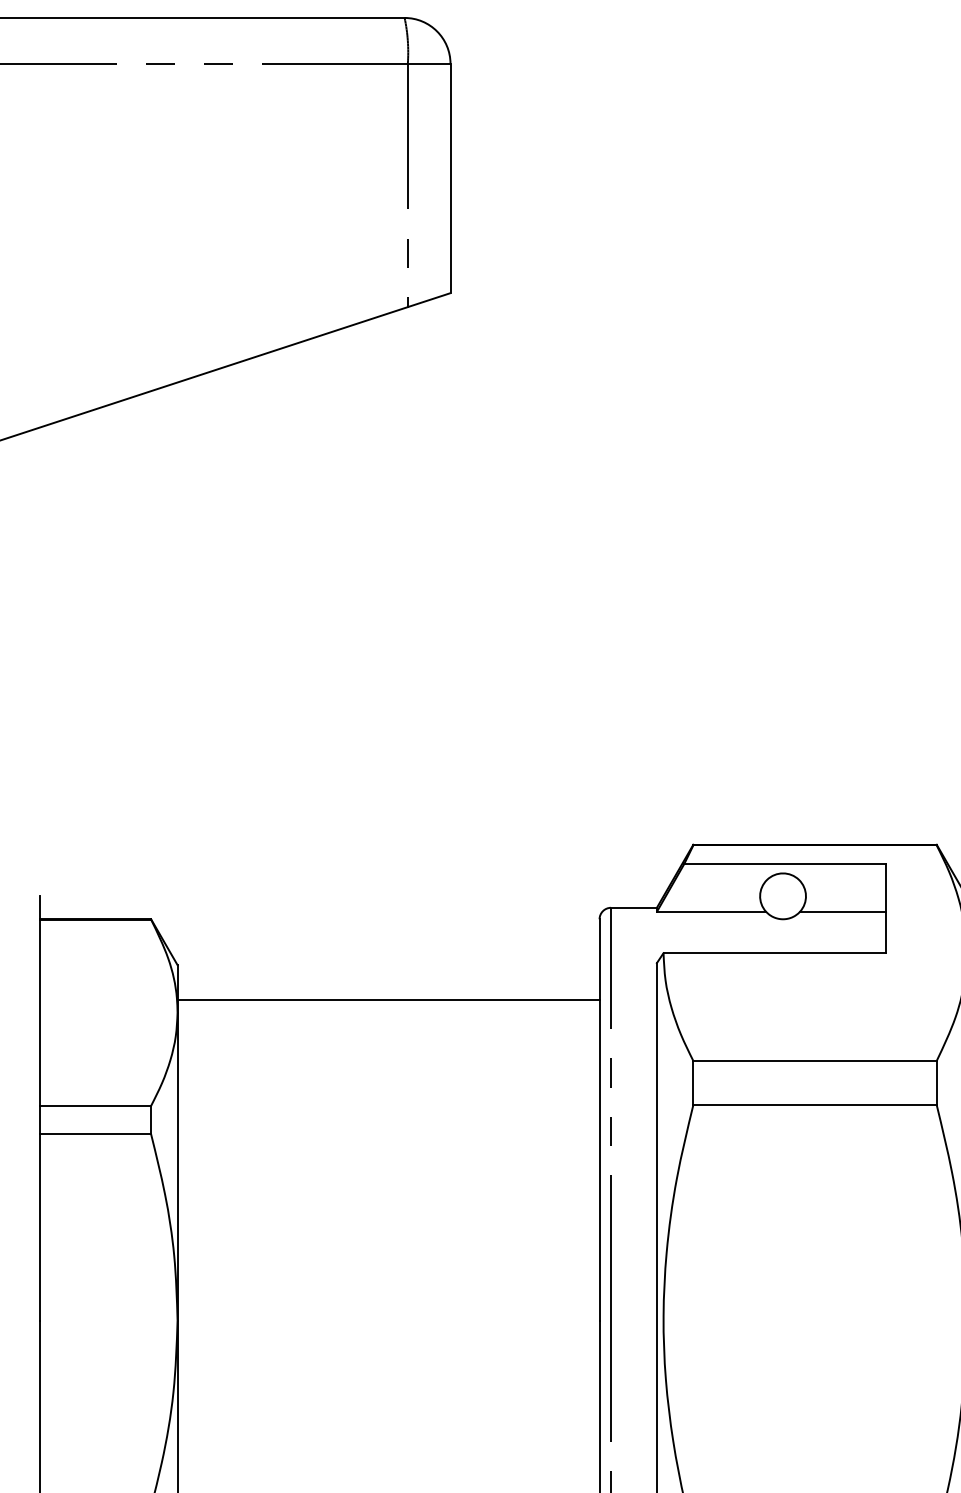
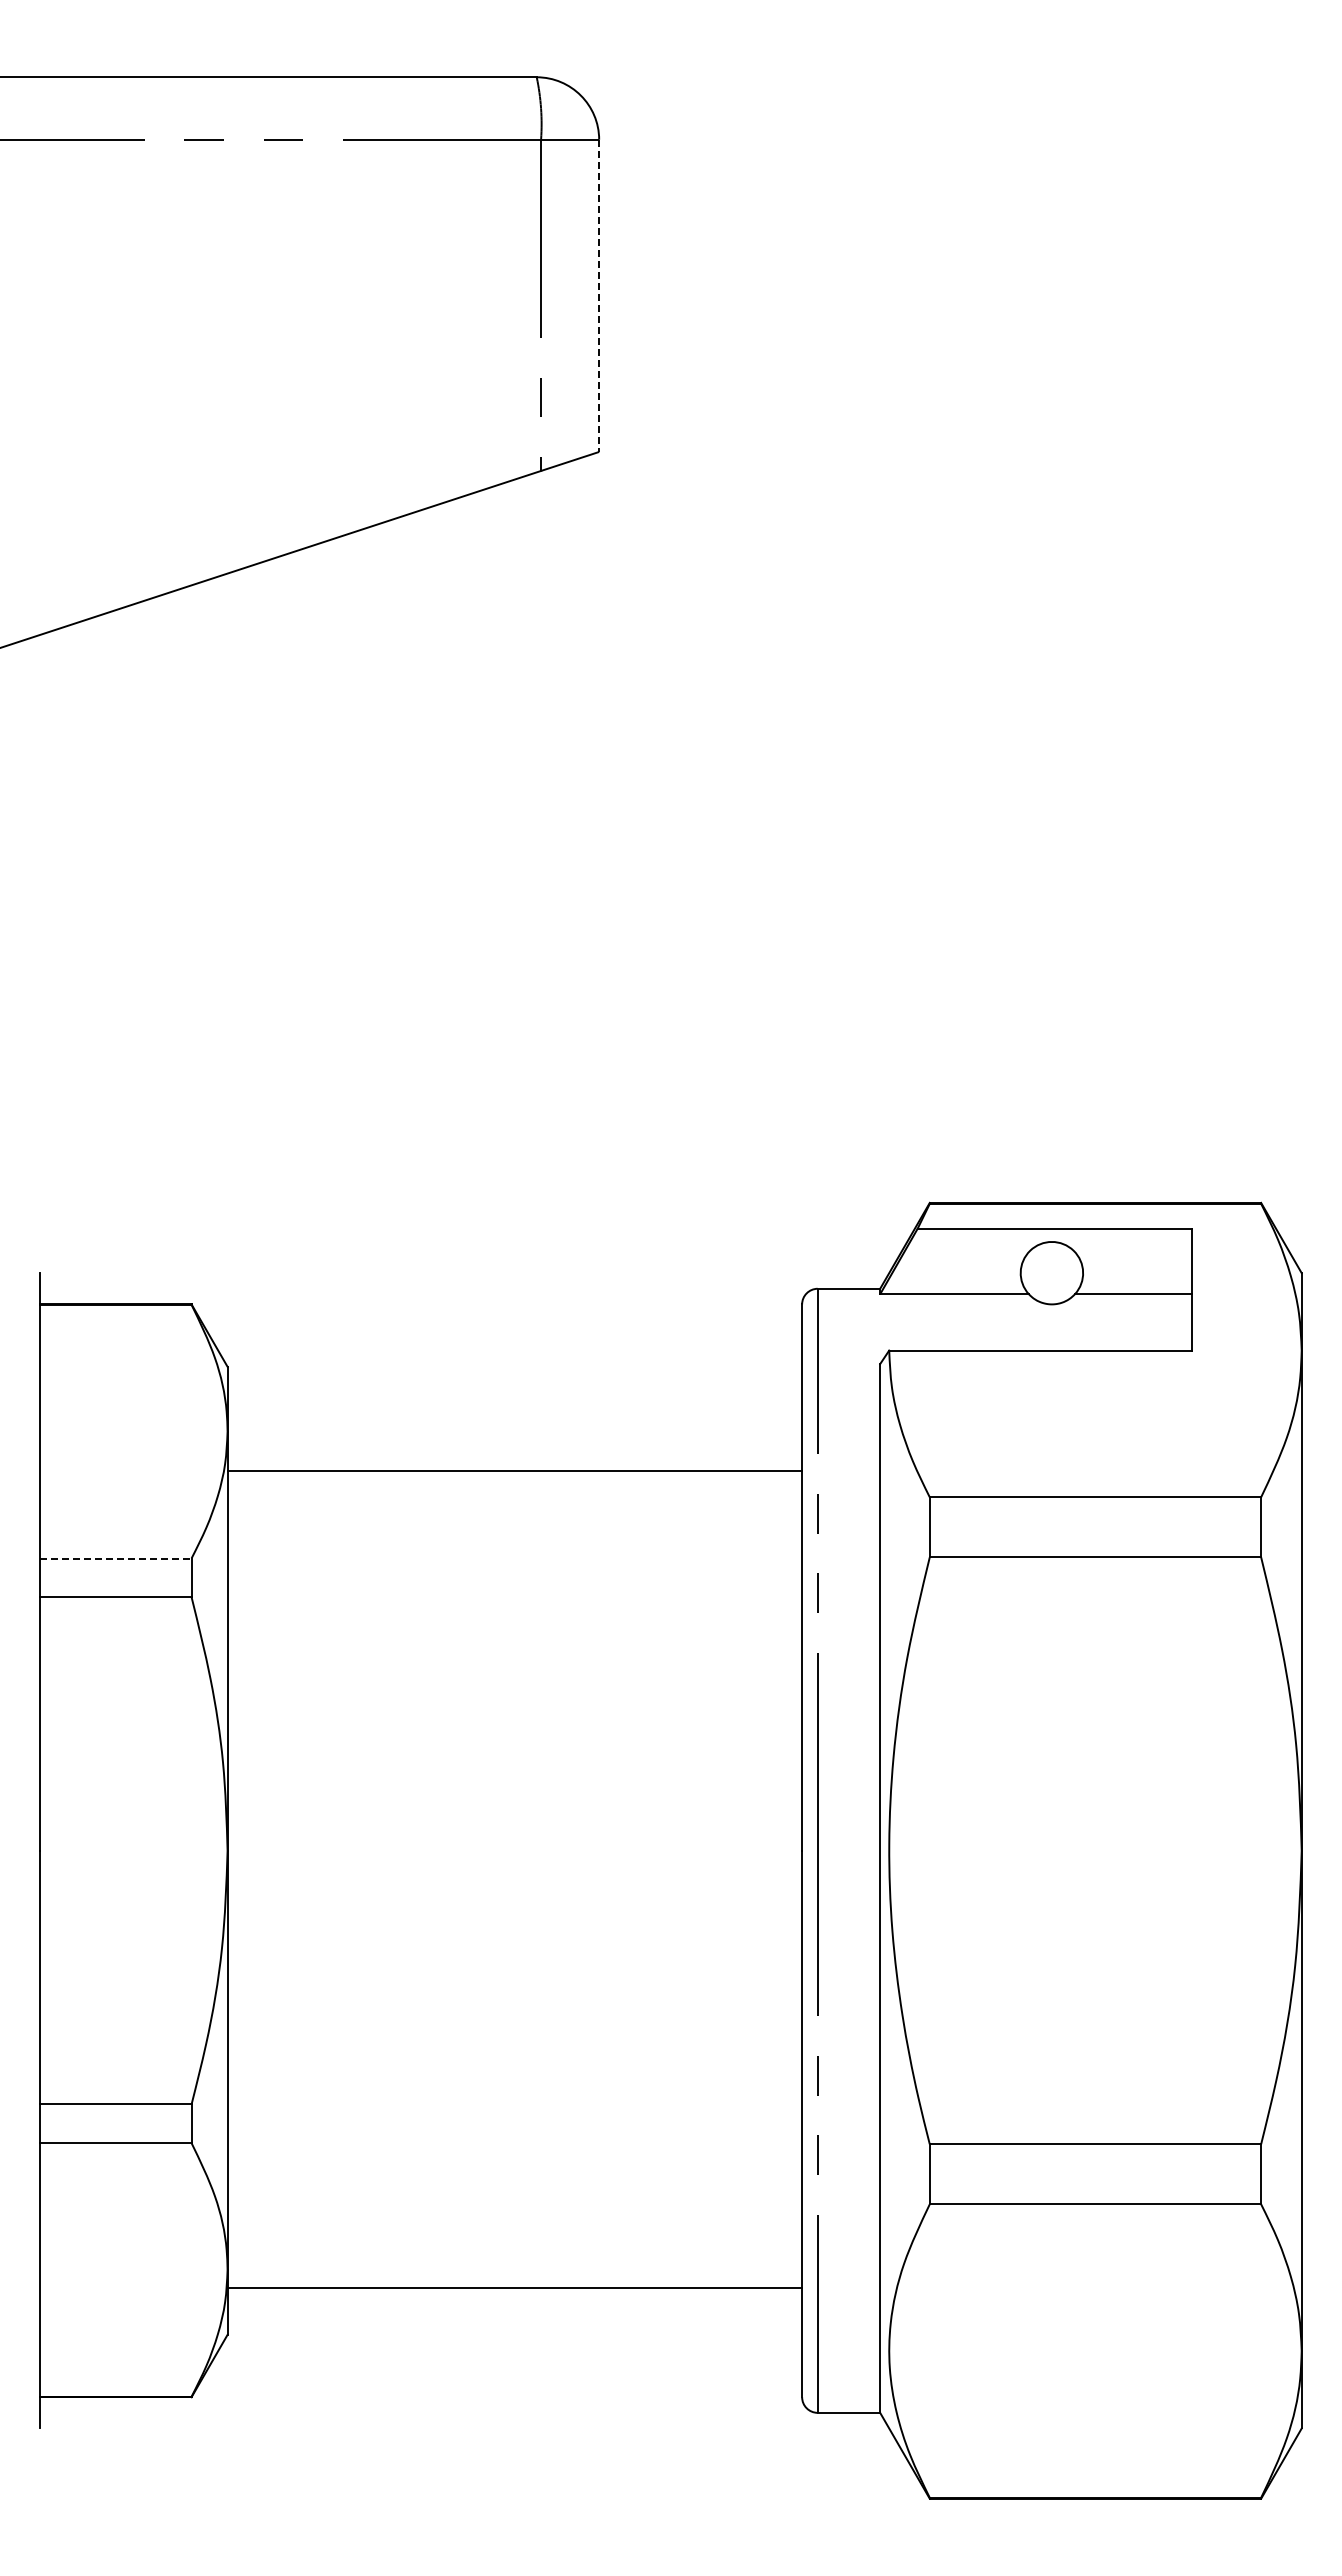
line: (450, 178) -> (599, 296), solid -> dashed
line: (388, 999) -> (514, 1470), moved
line: (95, 1105) -> (115, 1558), solid -> dashed

